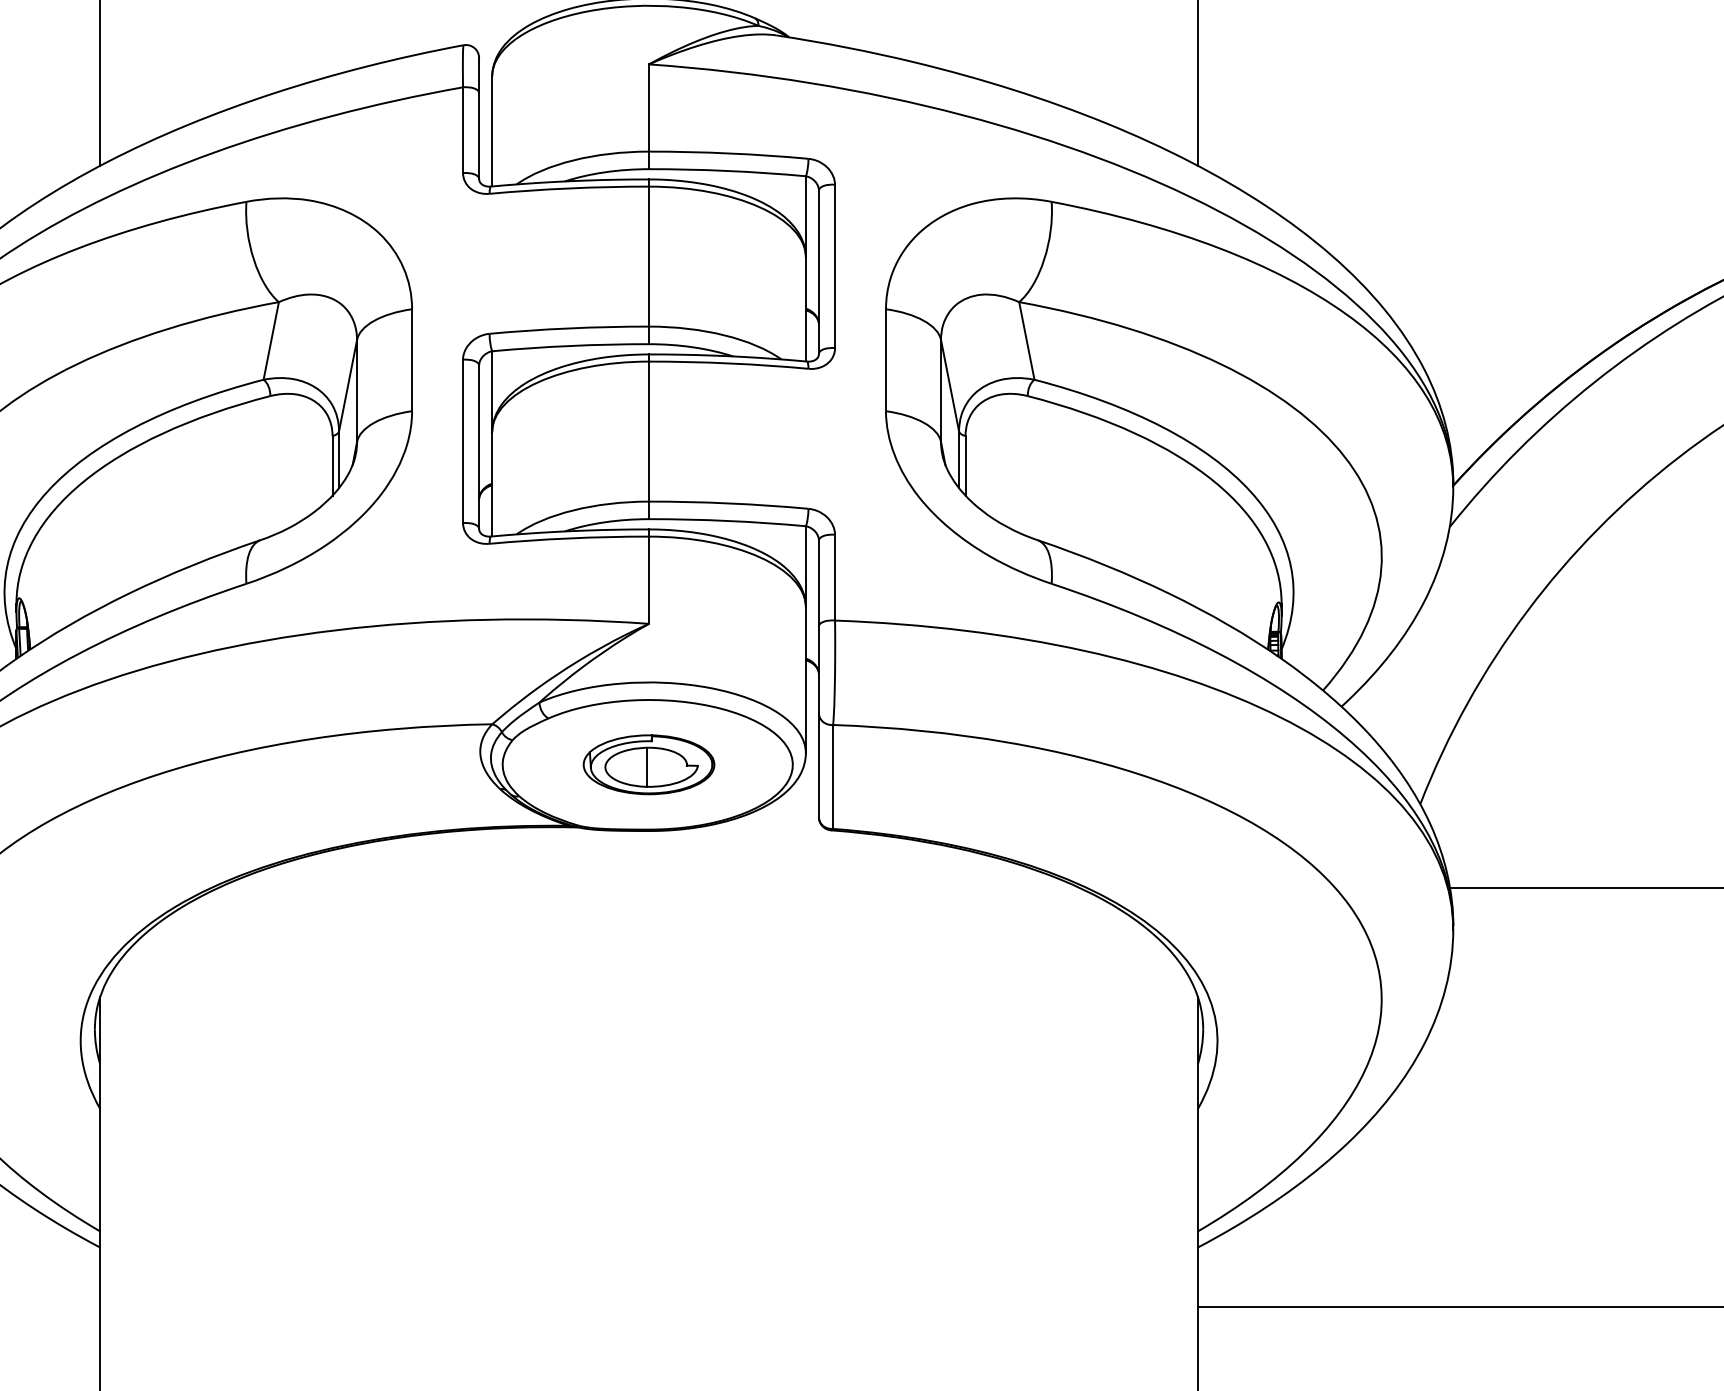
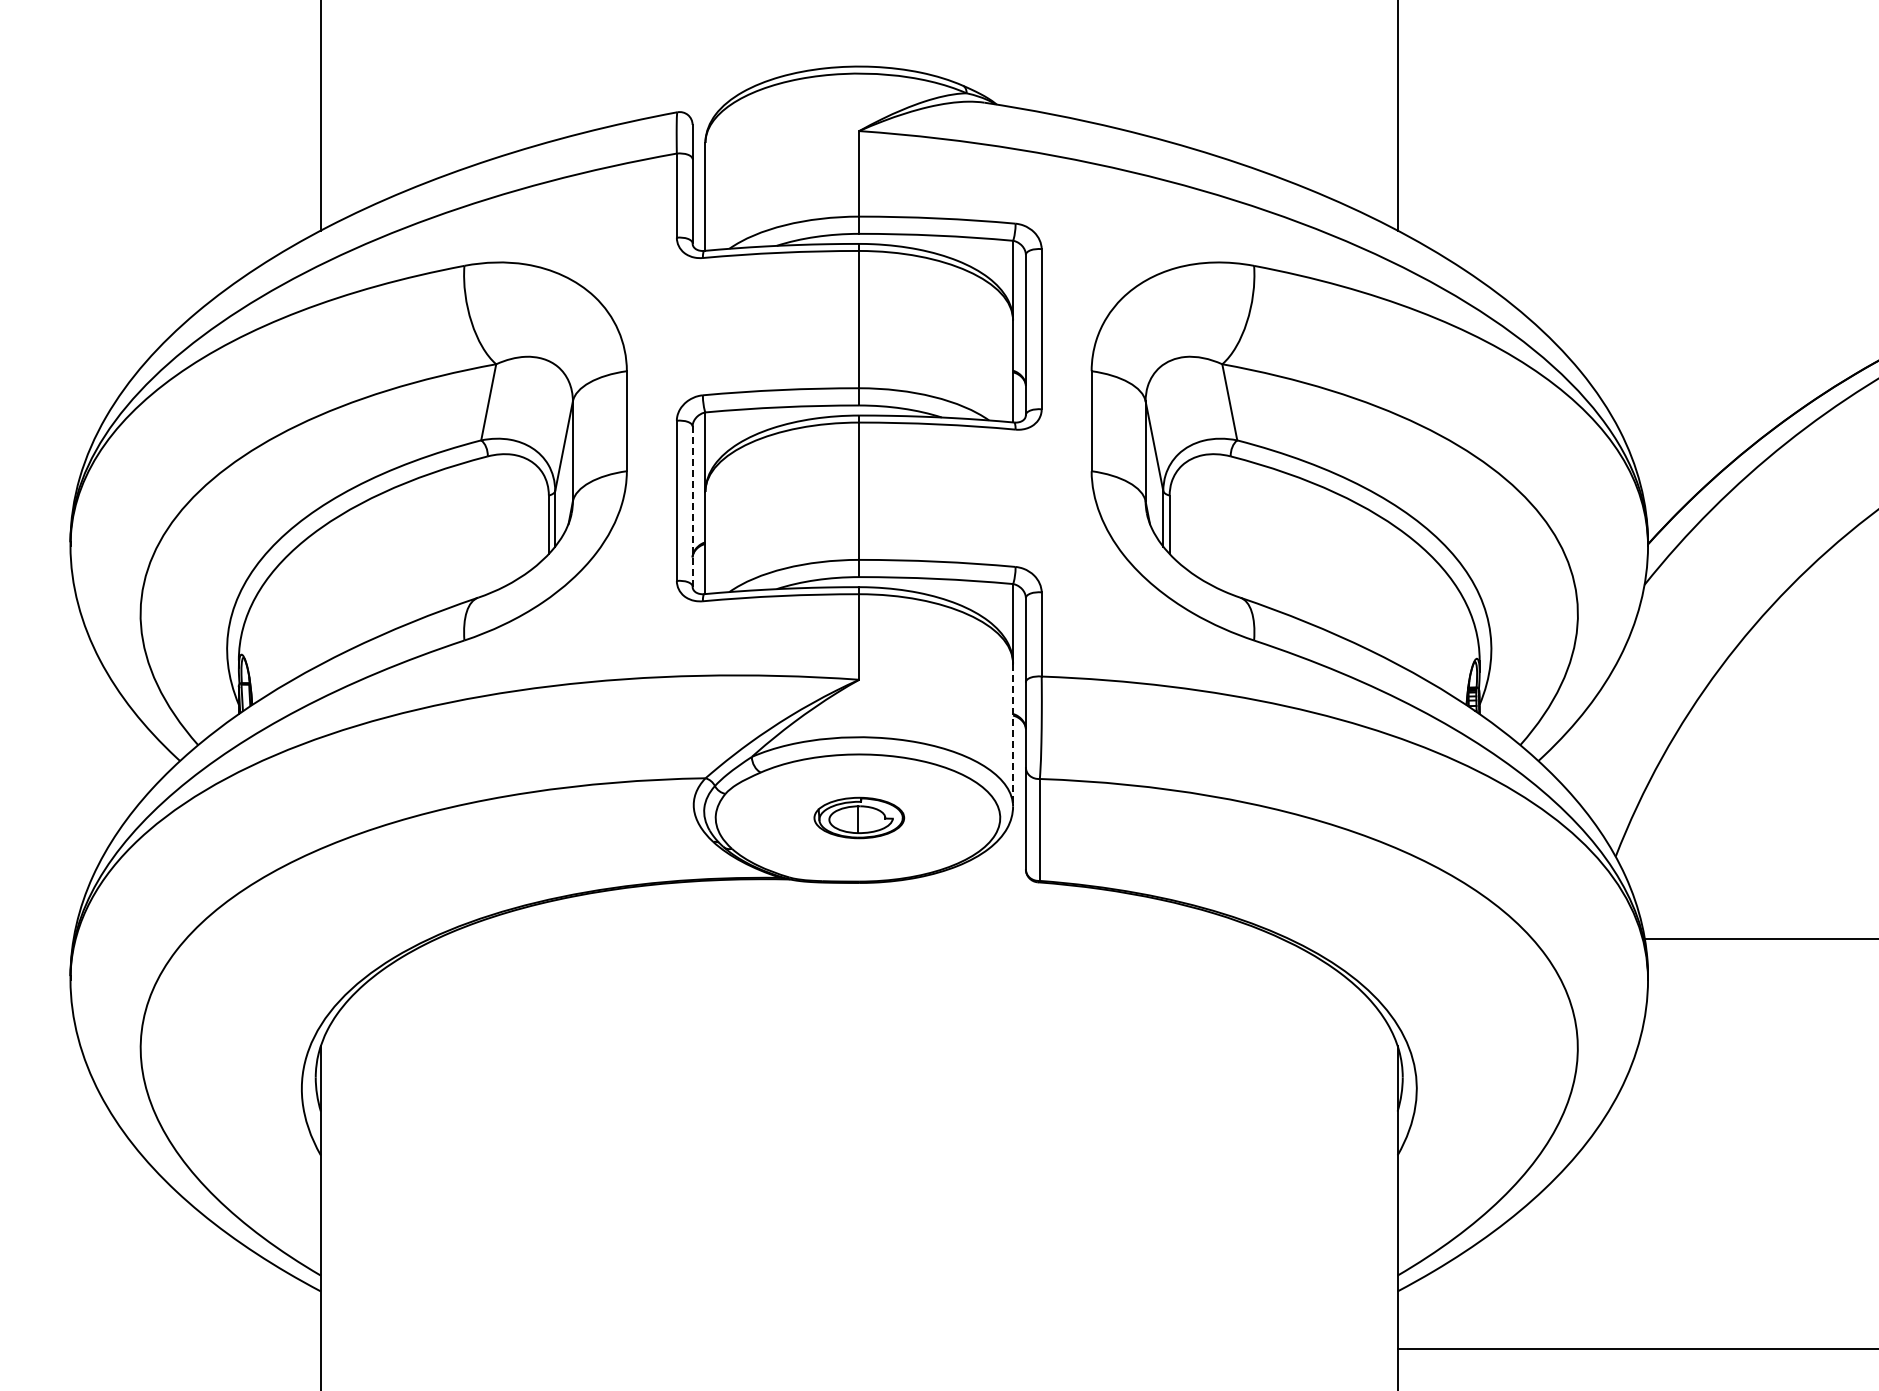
line: (479, 447) -> (692, 506), solid -> dashed
line: (806, 680) -> (1013, 735), solid -> dashed
part: (649, 764) -> (859, 817), size x0.7

